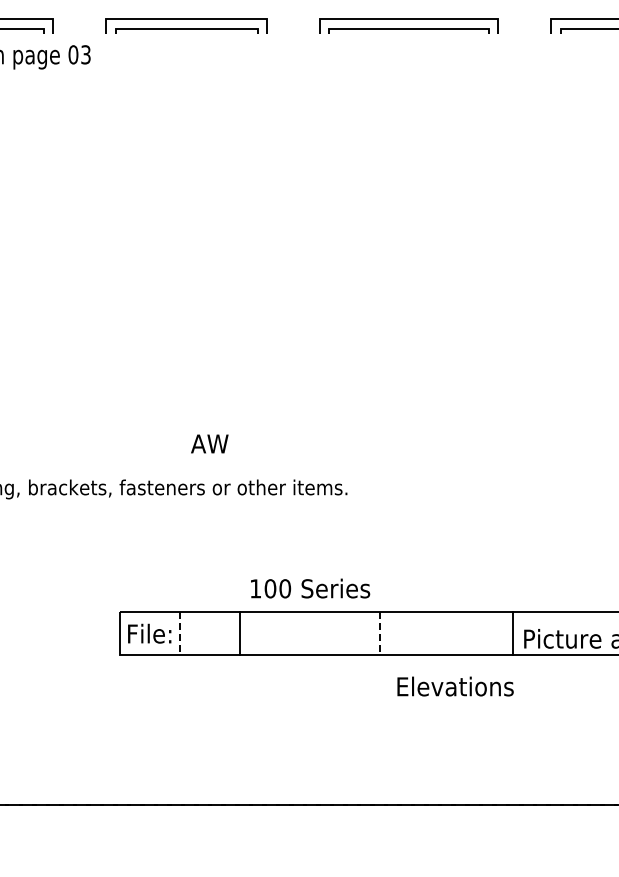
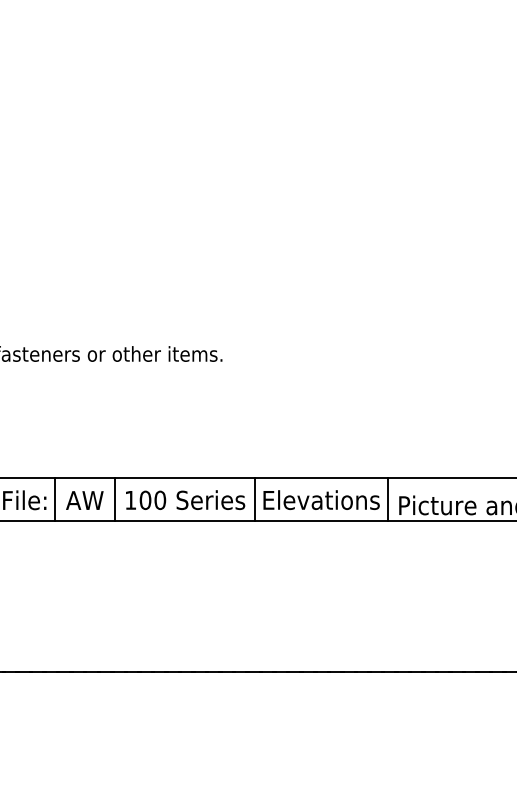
text: (209, 443) -> (84, 500), moved
text: (310, 588) -> (185, 500), moved
line: (179, 633) -> (54, 500), dashed -> solid
line: (379, 633) -> (254, 500), dashed -> solid
text: (455, 686) -> (321, 500), moved

